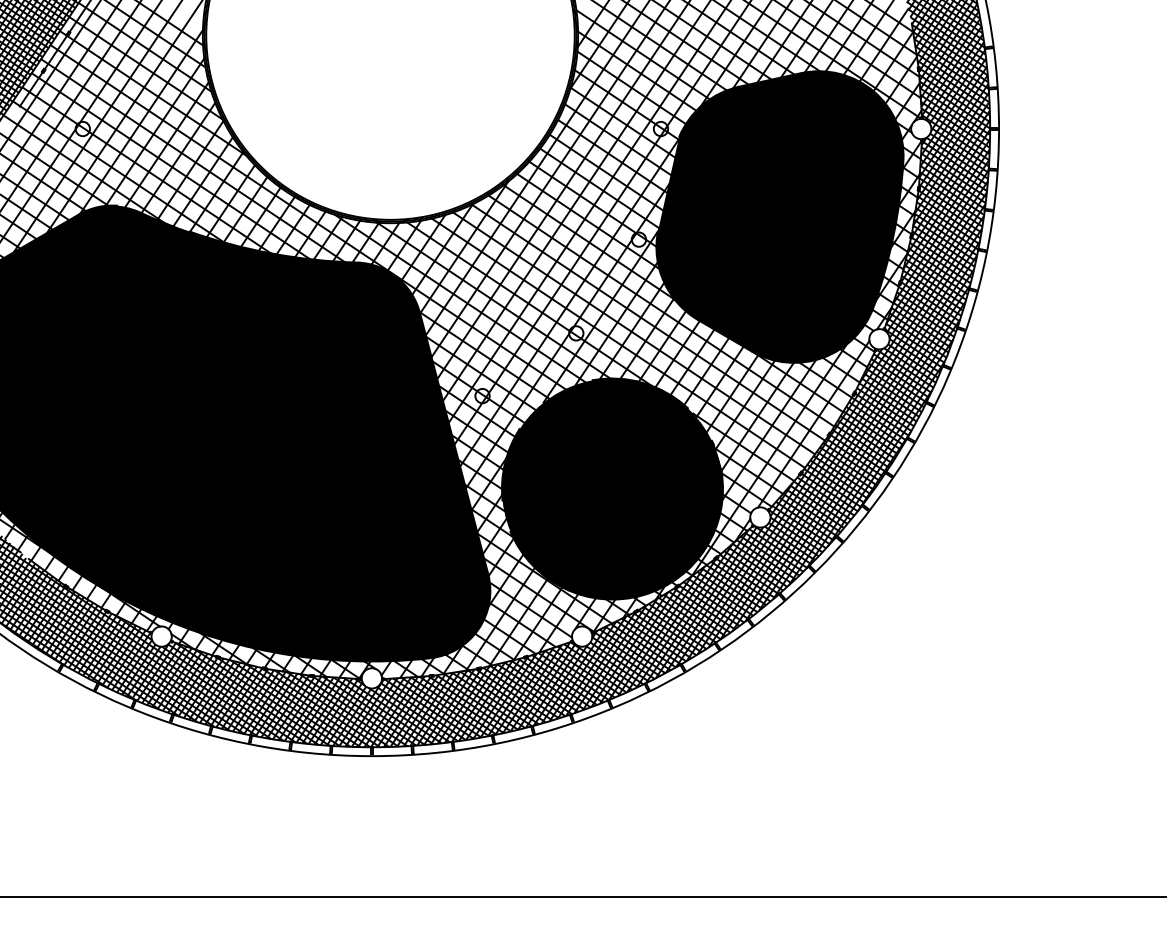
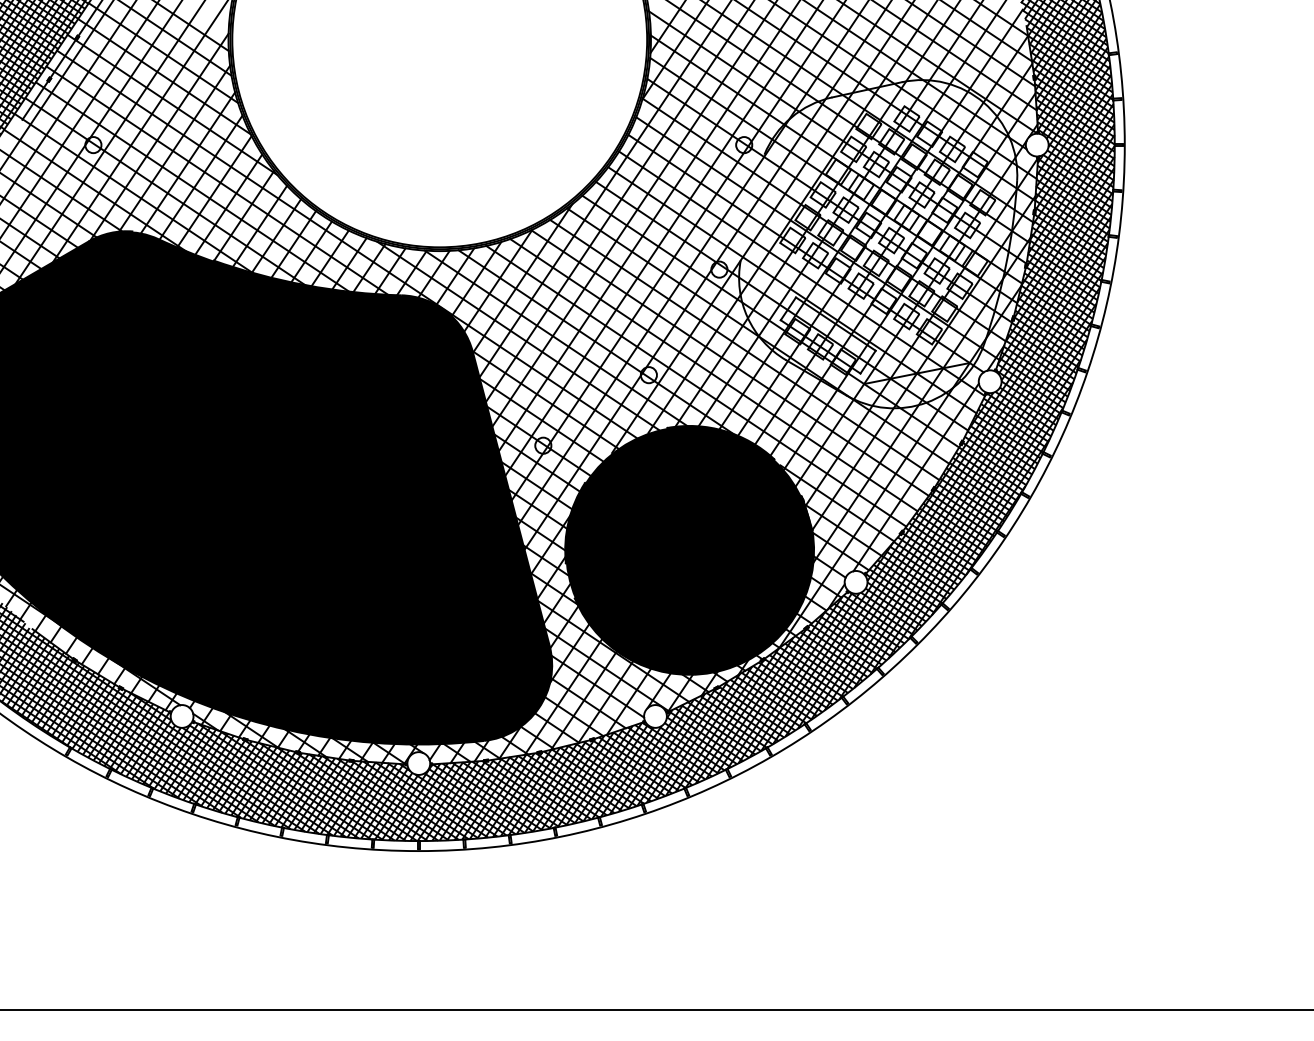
fill: (780, 217) -> (878, 244), removed

